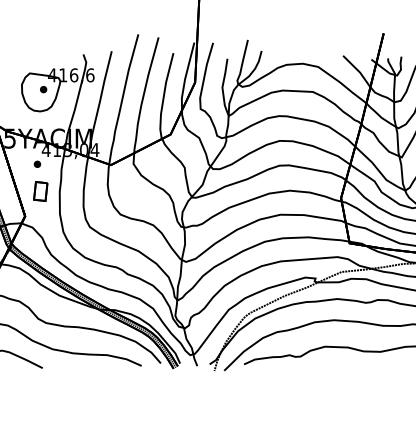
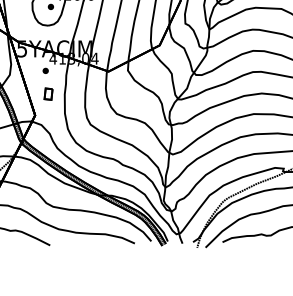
part: (40, 191) -> (48, 94), size x0.7

